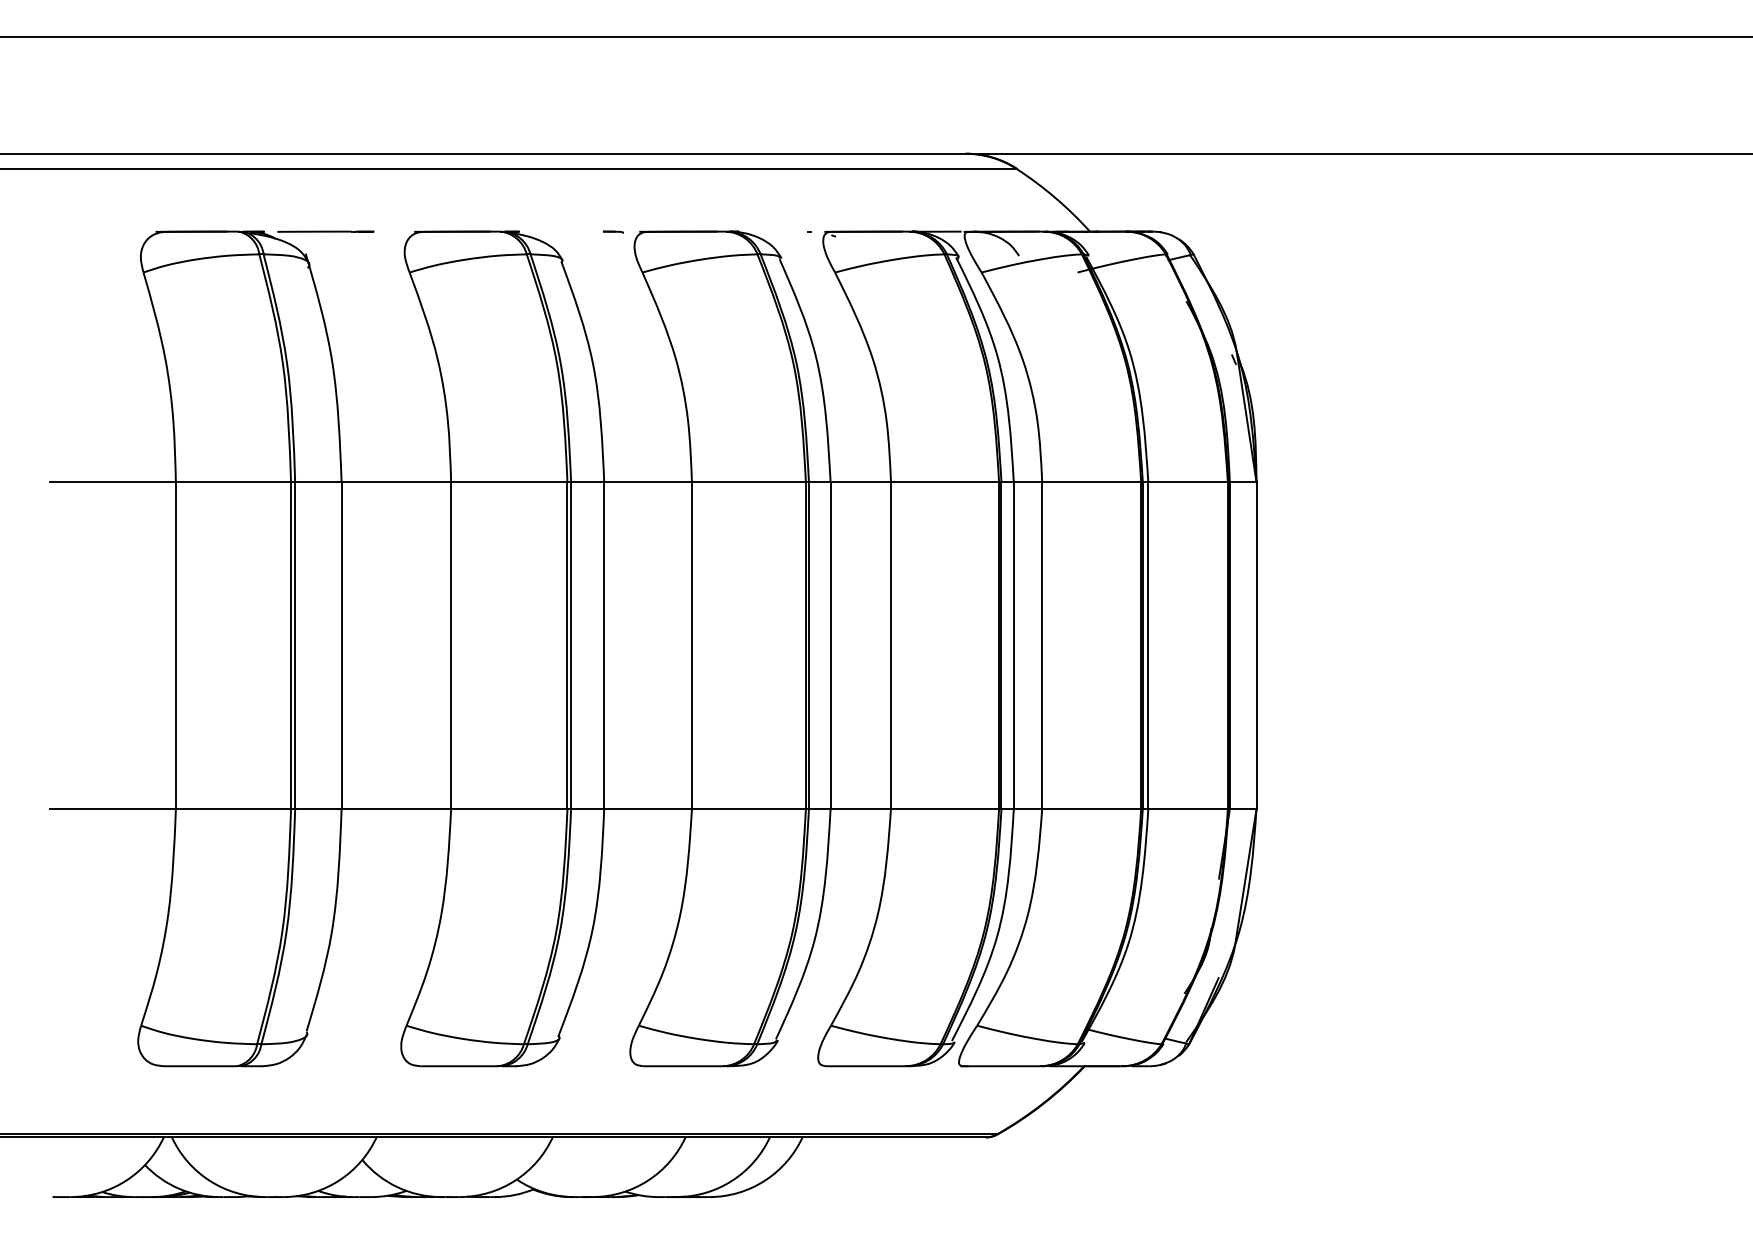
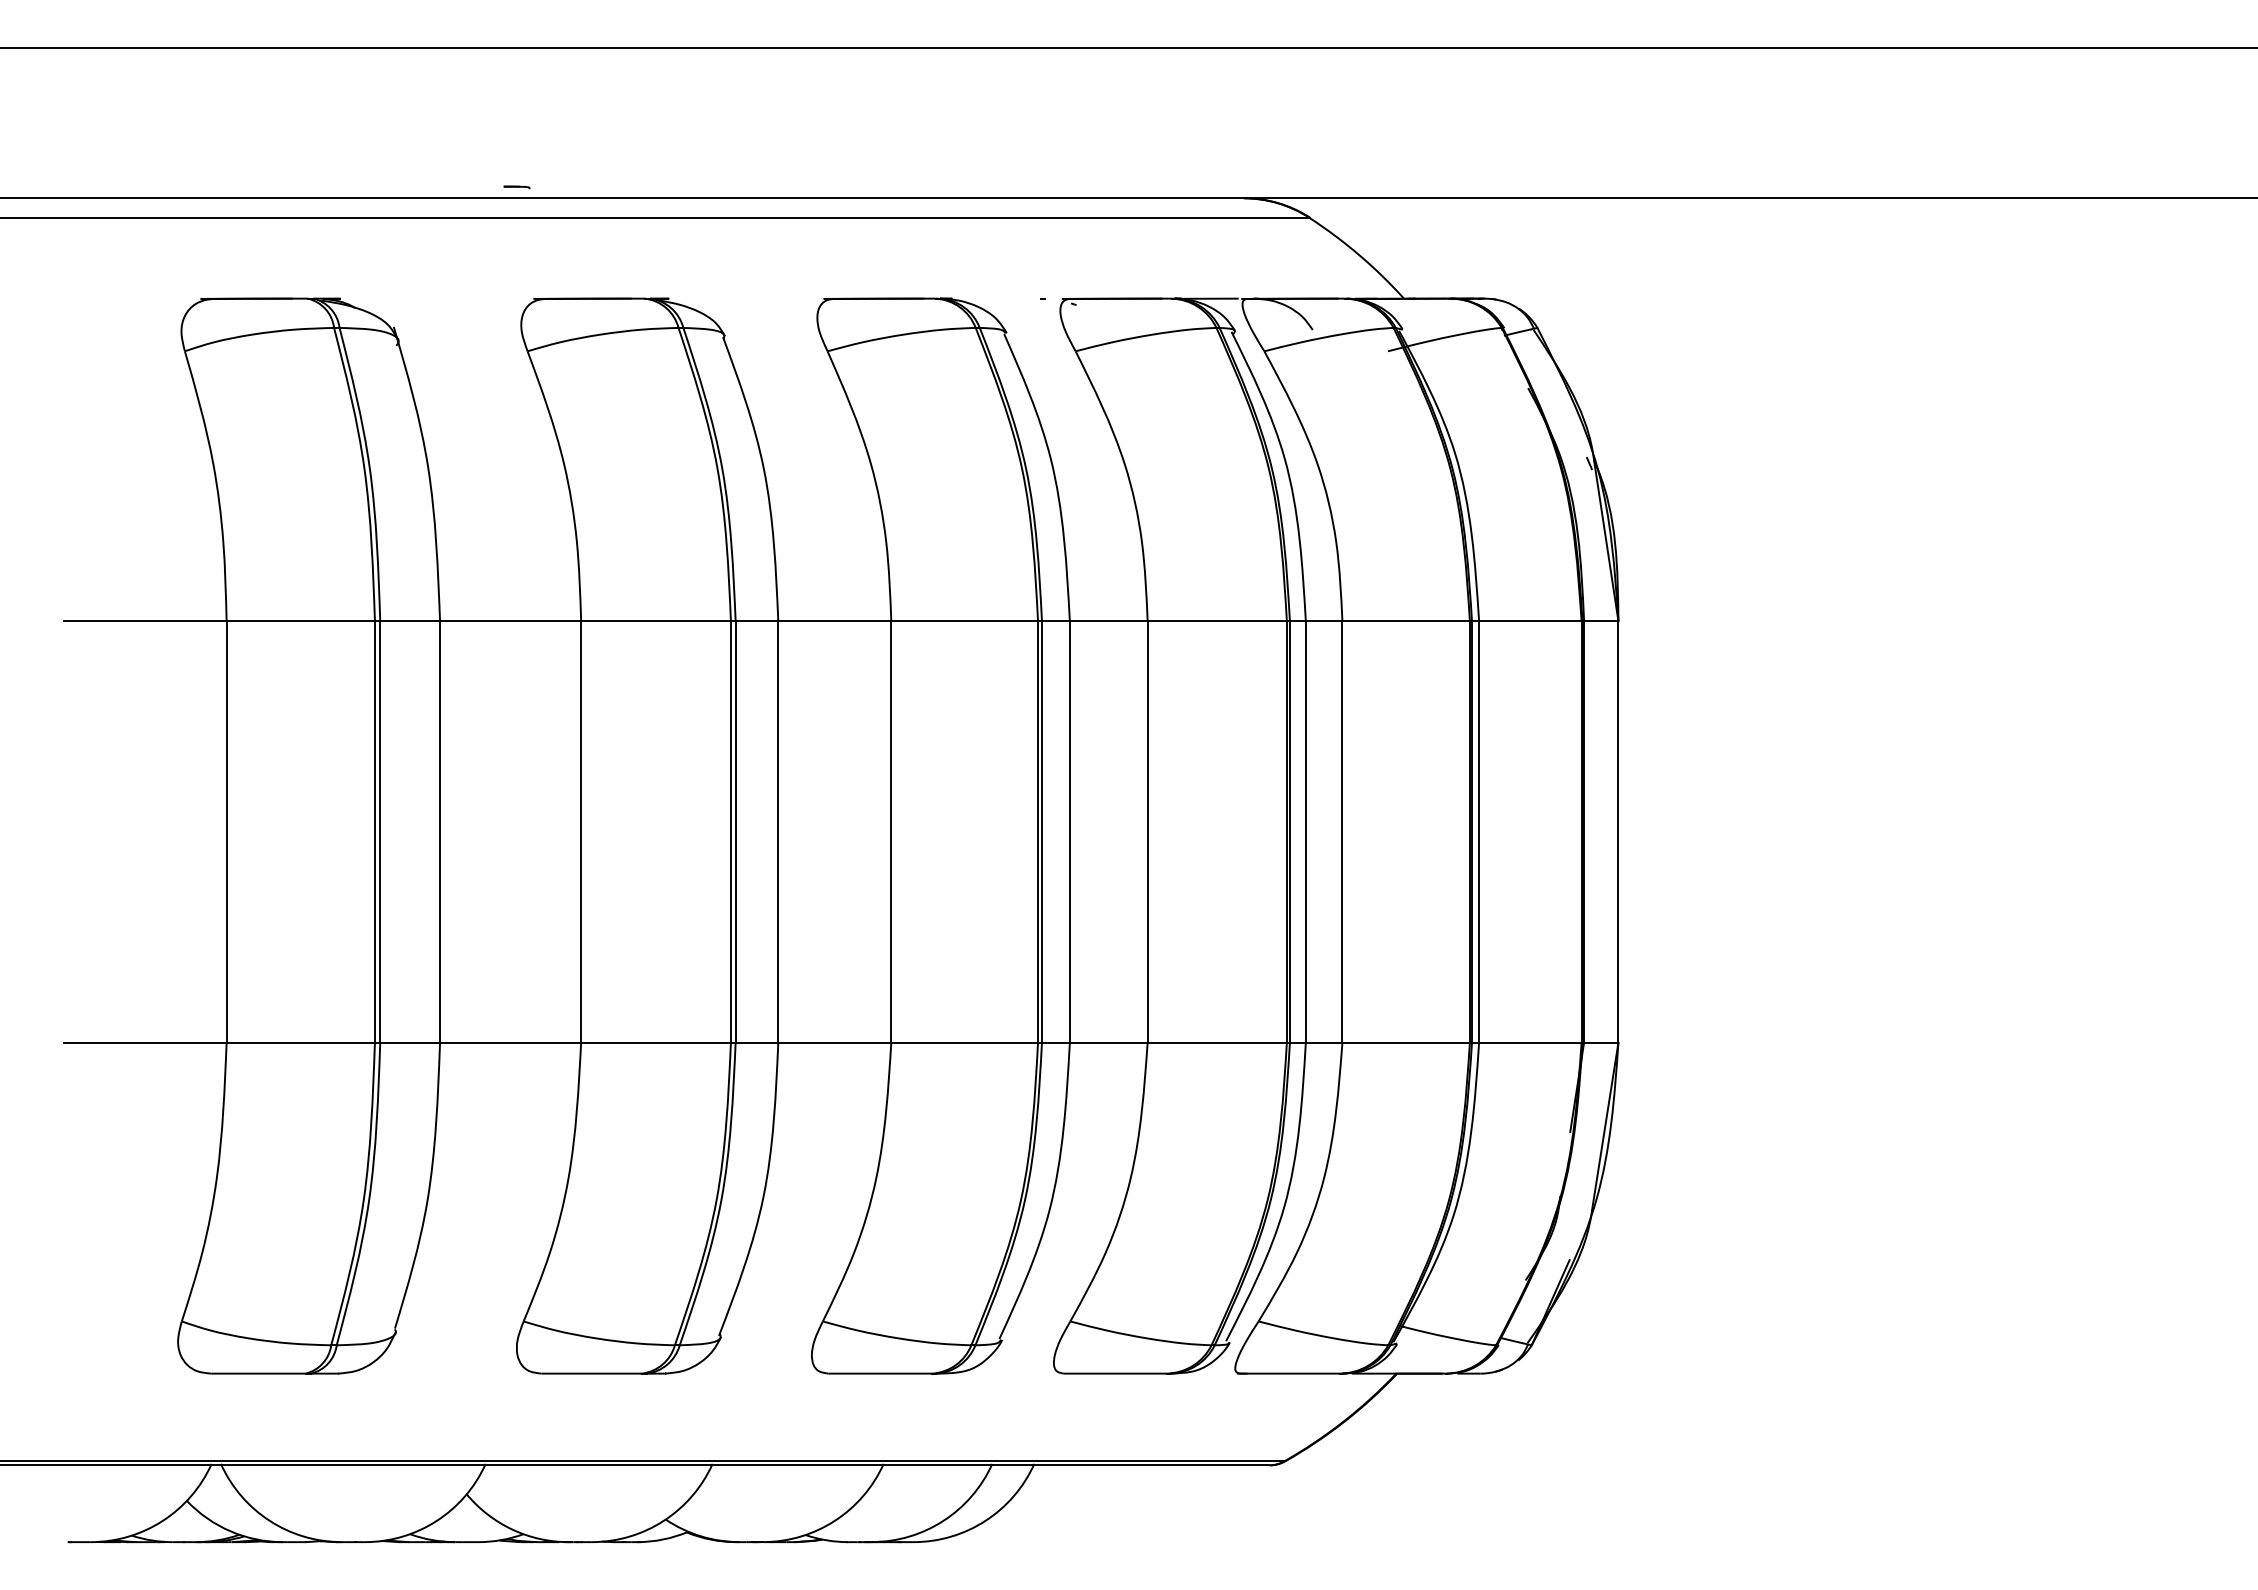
line: (325, 231) -> (419, 298), removed
line: (612, 232) -> (516, 187), moved

